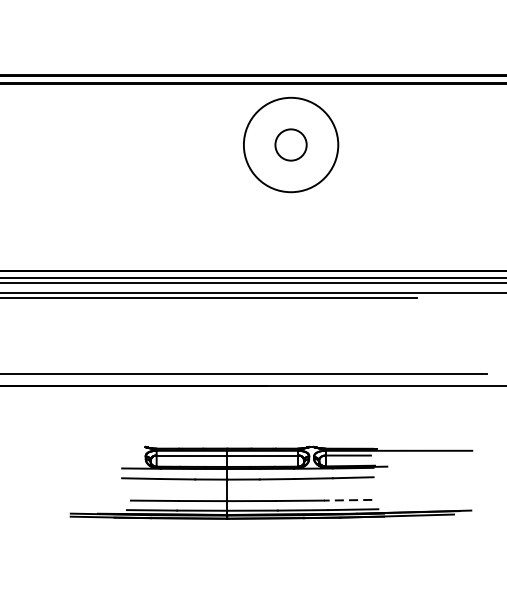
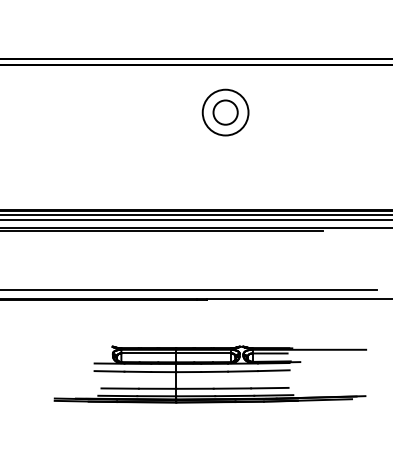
circle: (290, 144) -> (225, 112), size x0.62
line: (347, 500) -> (269, 388), dashed -> solid

